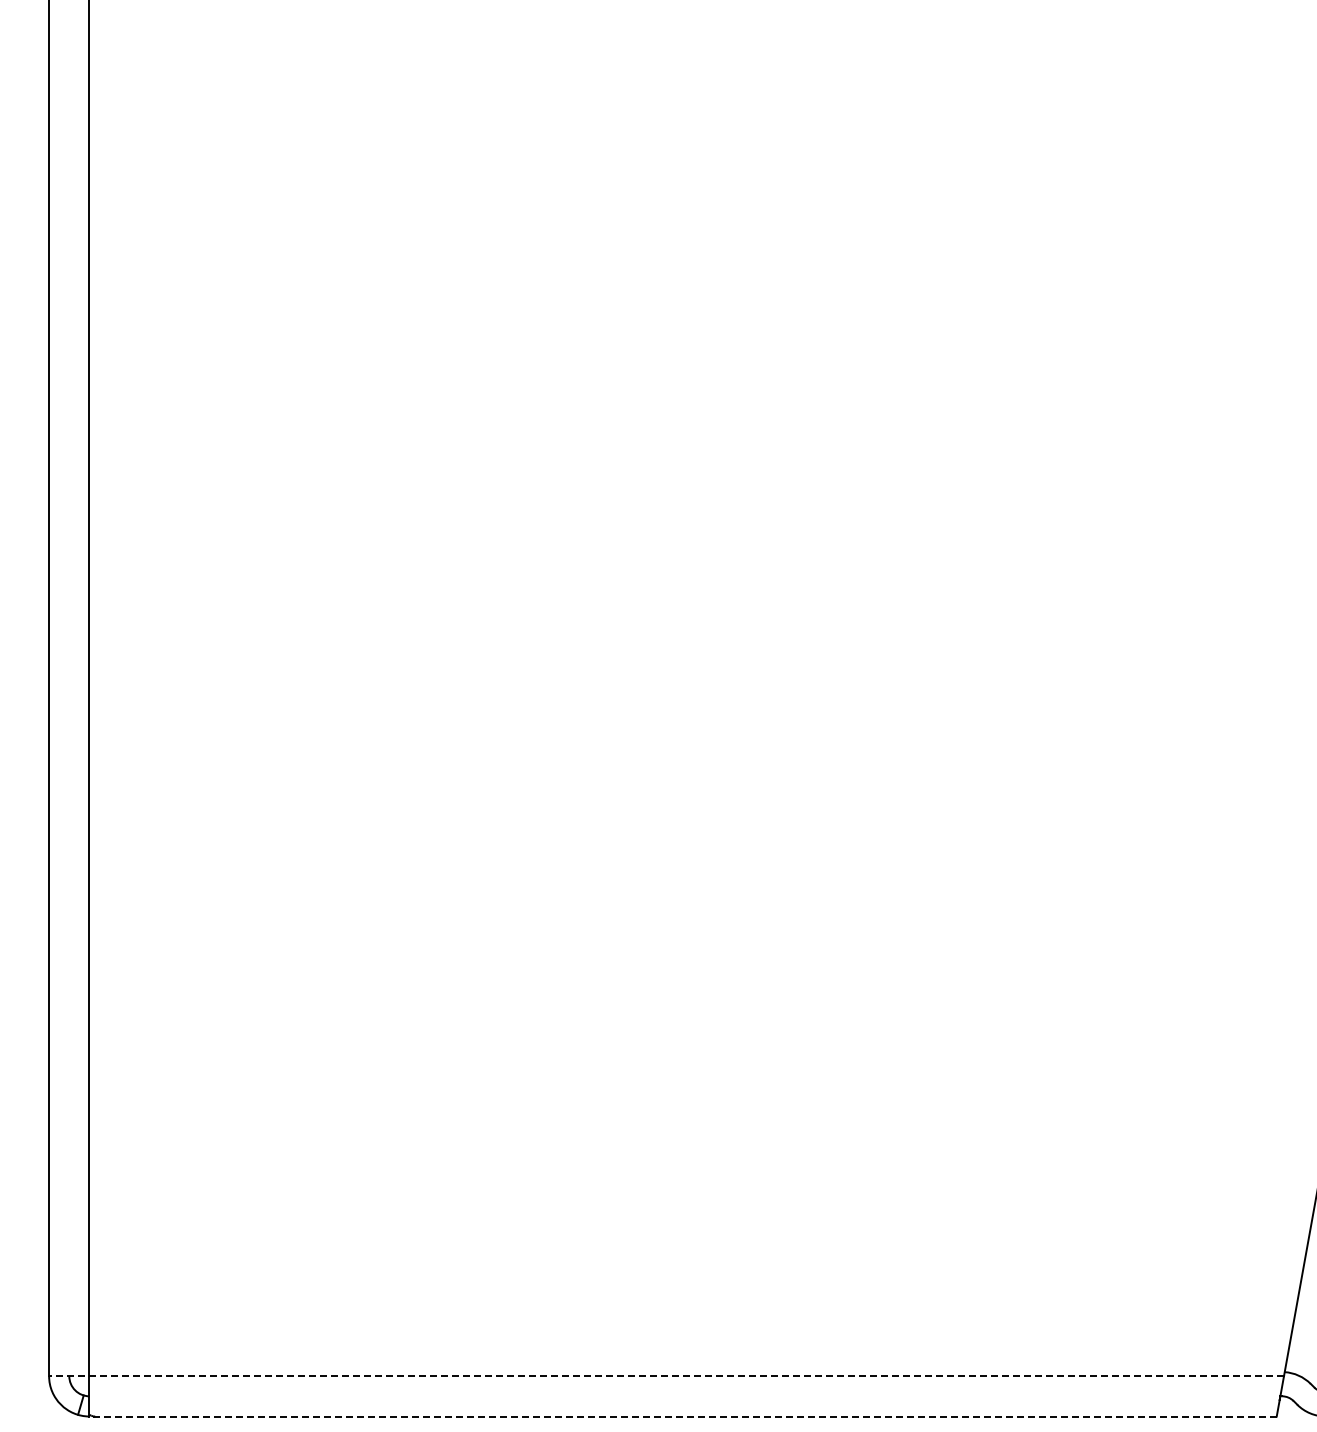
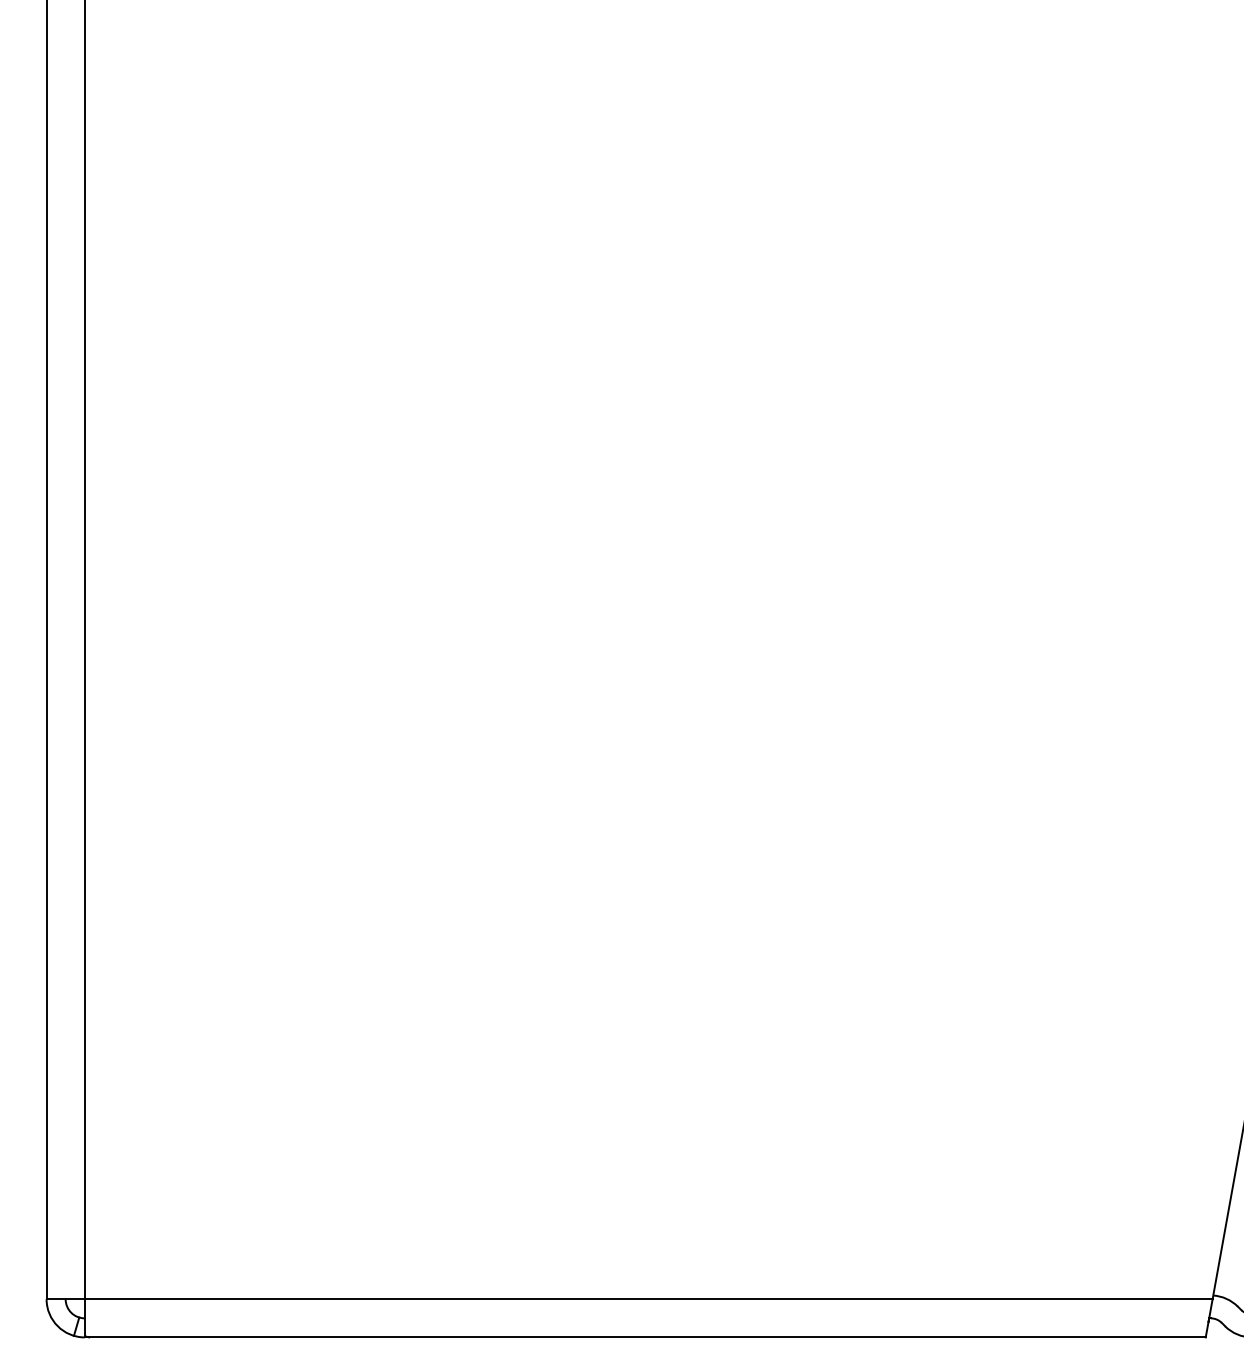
line: (666, 1376) -> (629, 1299), dashed -> solid
line: (683, 1416) -> (645, 1337), dashed -> solid

